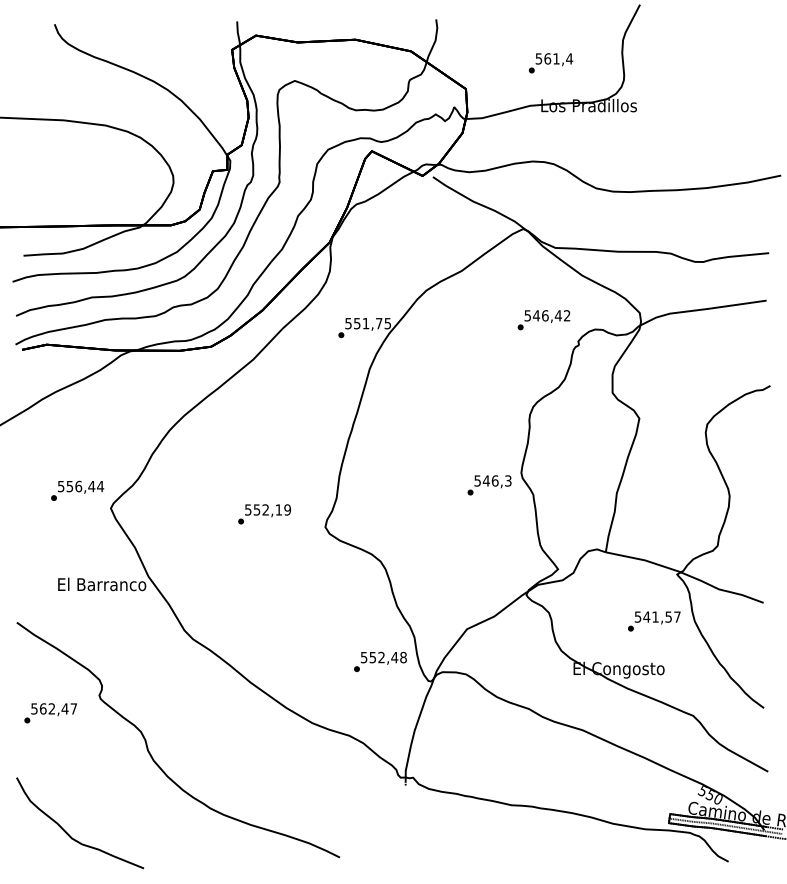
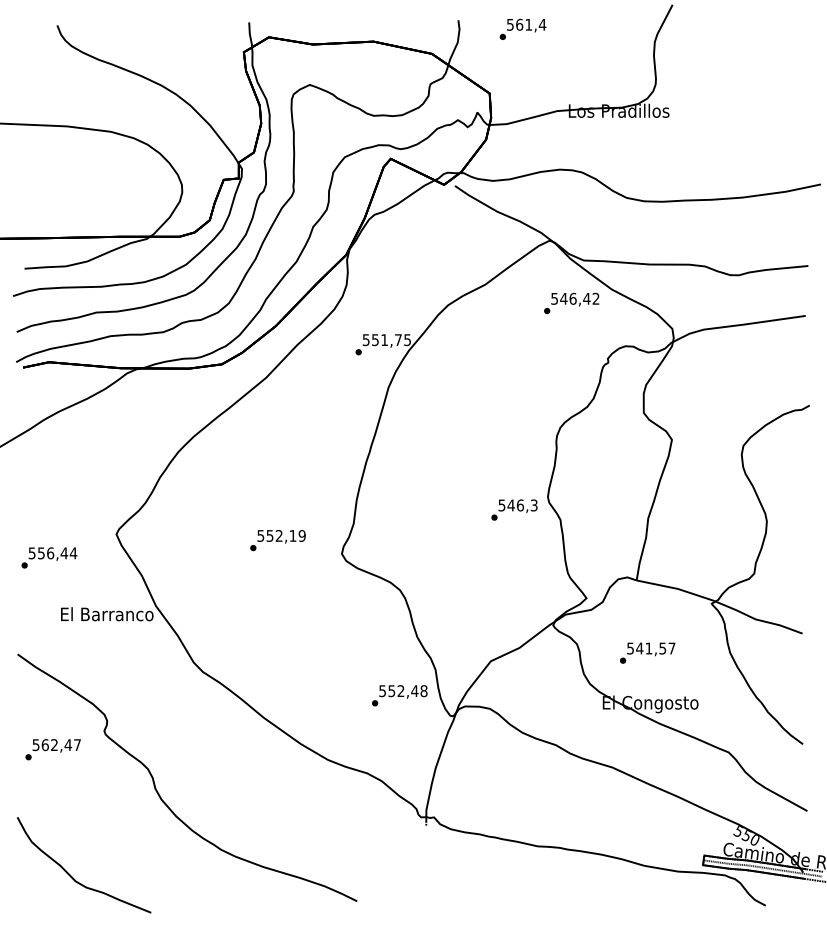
text: (550, 62) -> (522, 28), moved
text: (543, 320) -> (571, 303), moved
text: (77, 490) -> (49, 557), moved
text: (654, 620) -> (647, 652), moved

